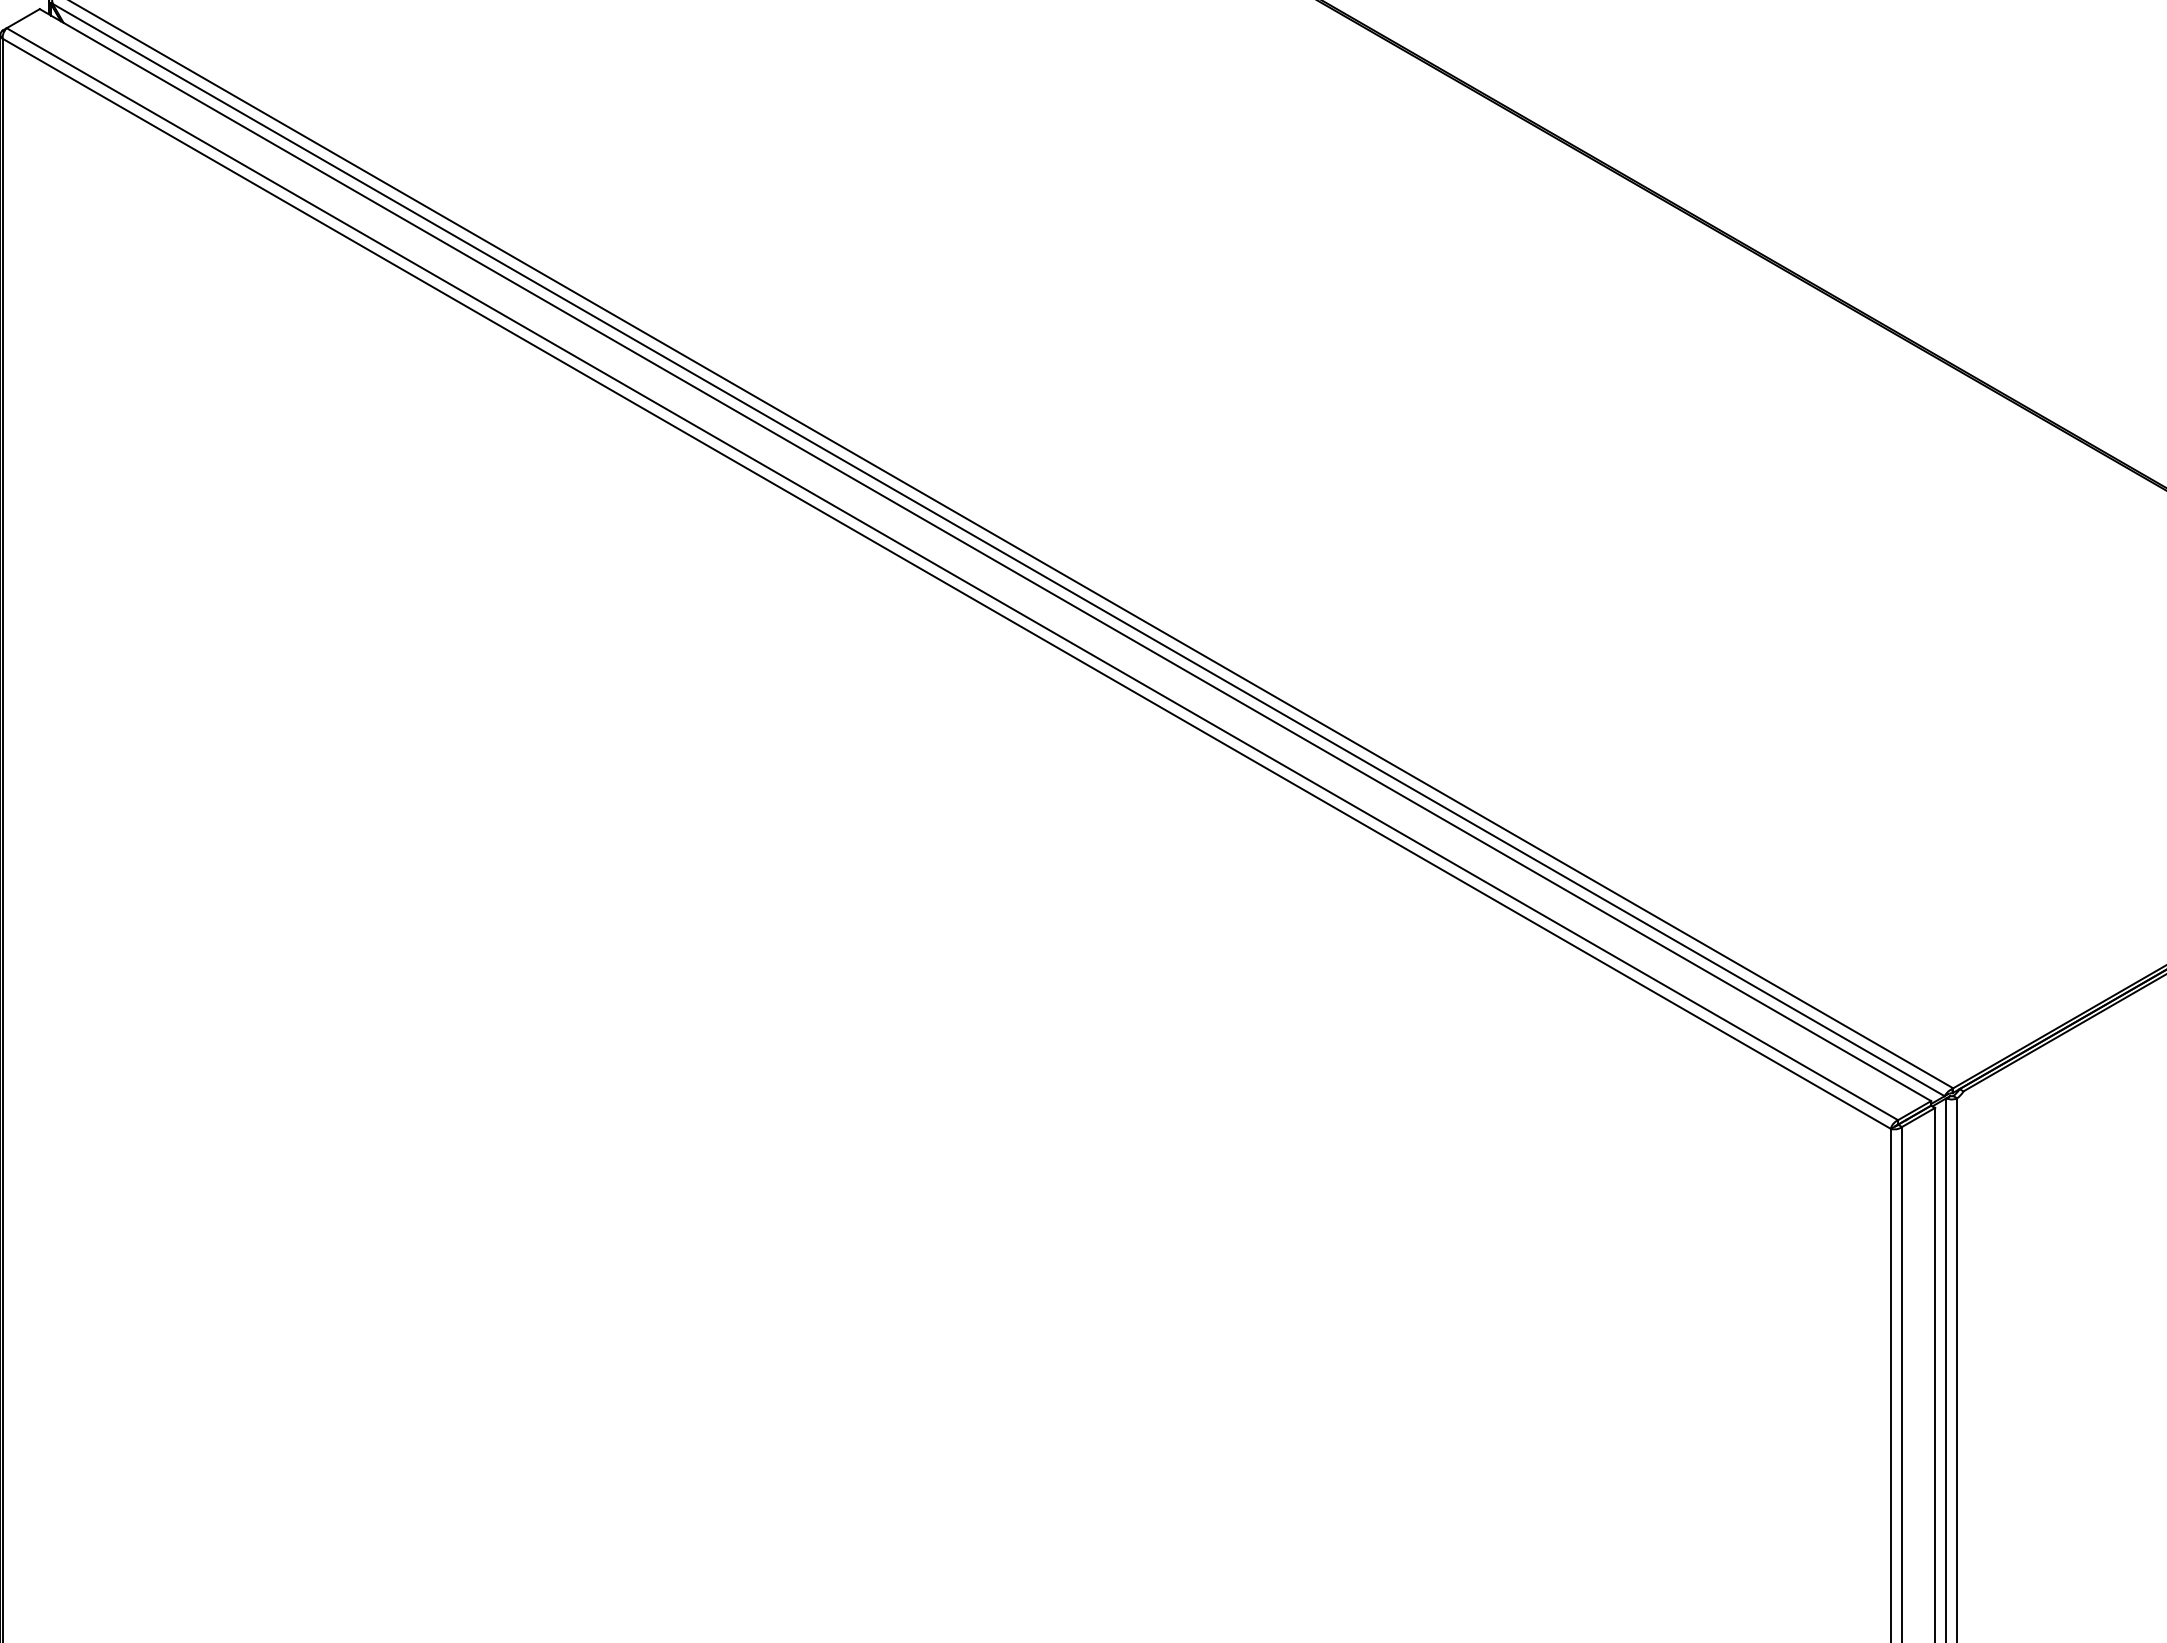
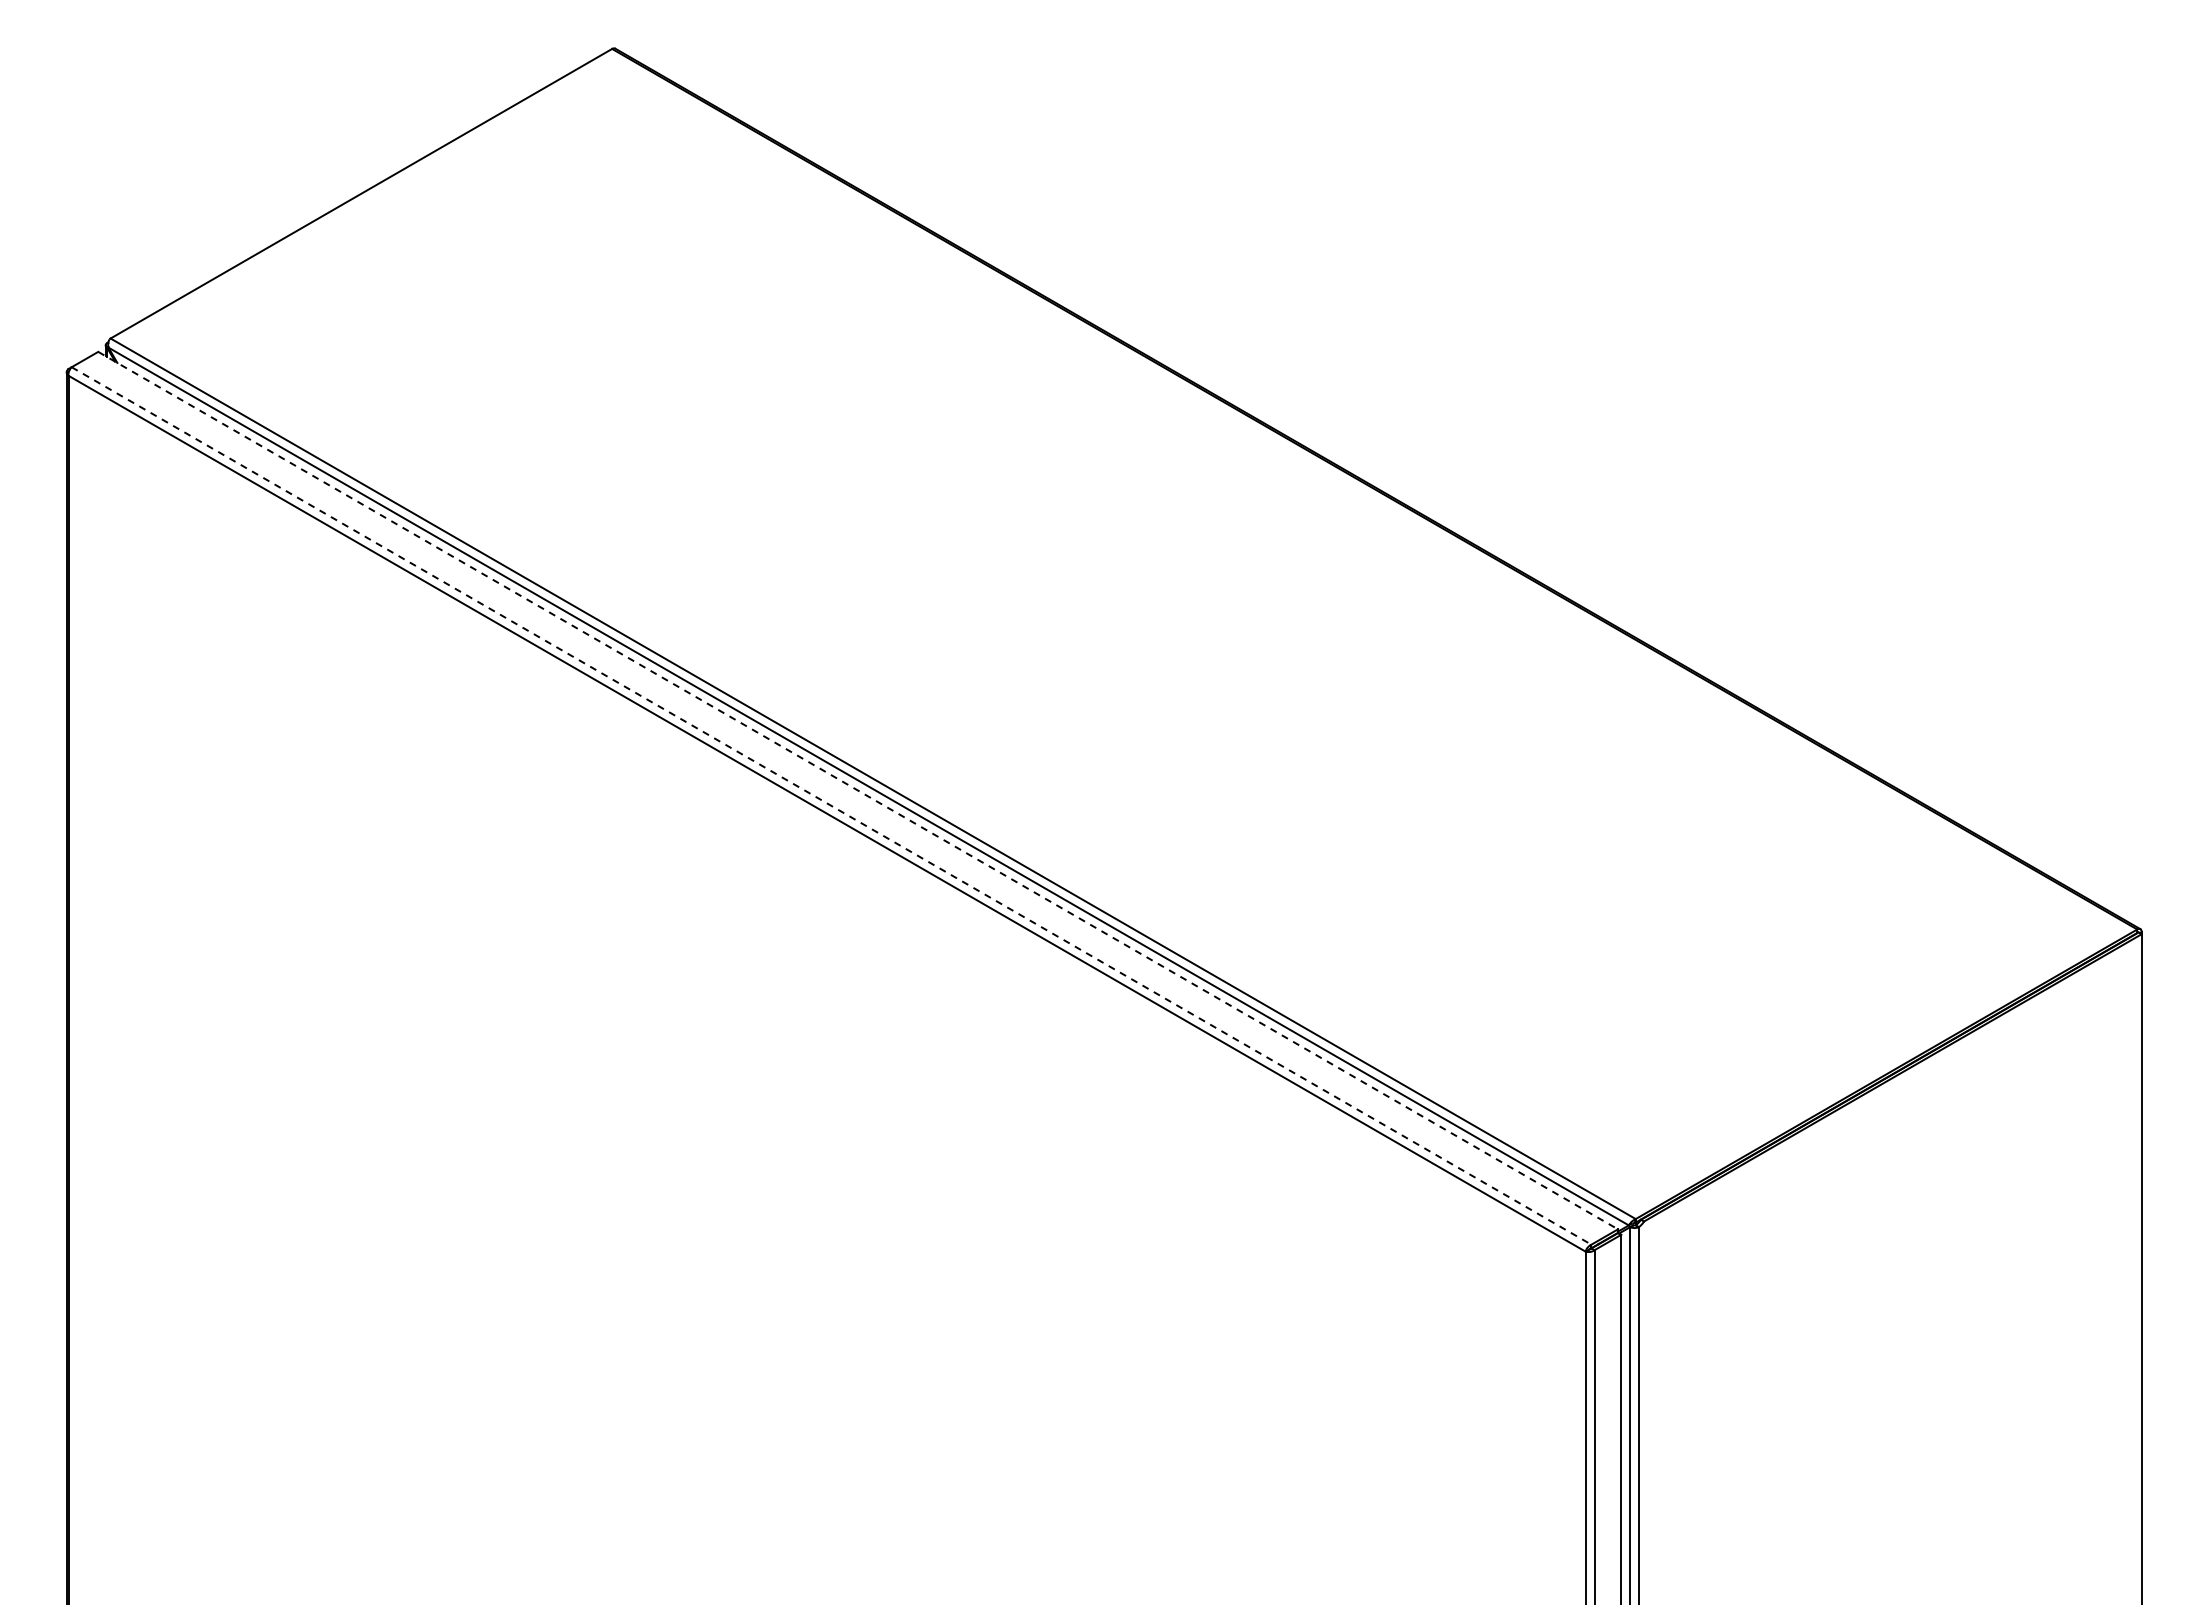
line: (985, 554) -> (858, 790), solid -> dashed
line: (952, 574) -> (831, 806), solid -> dashed

